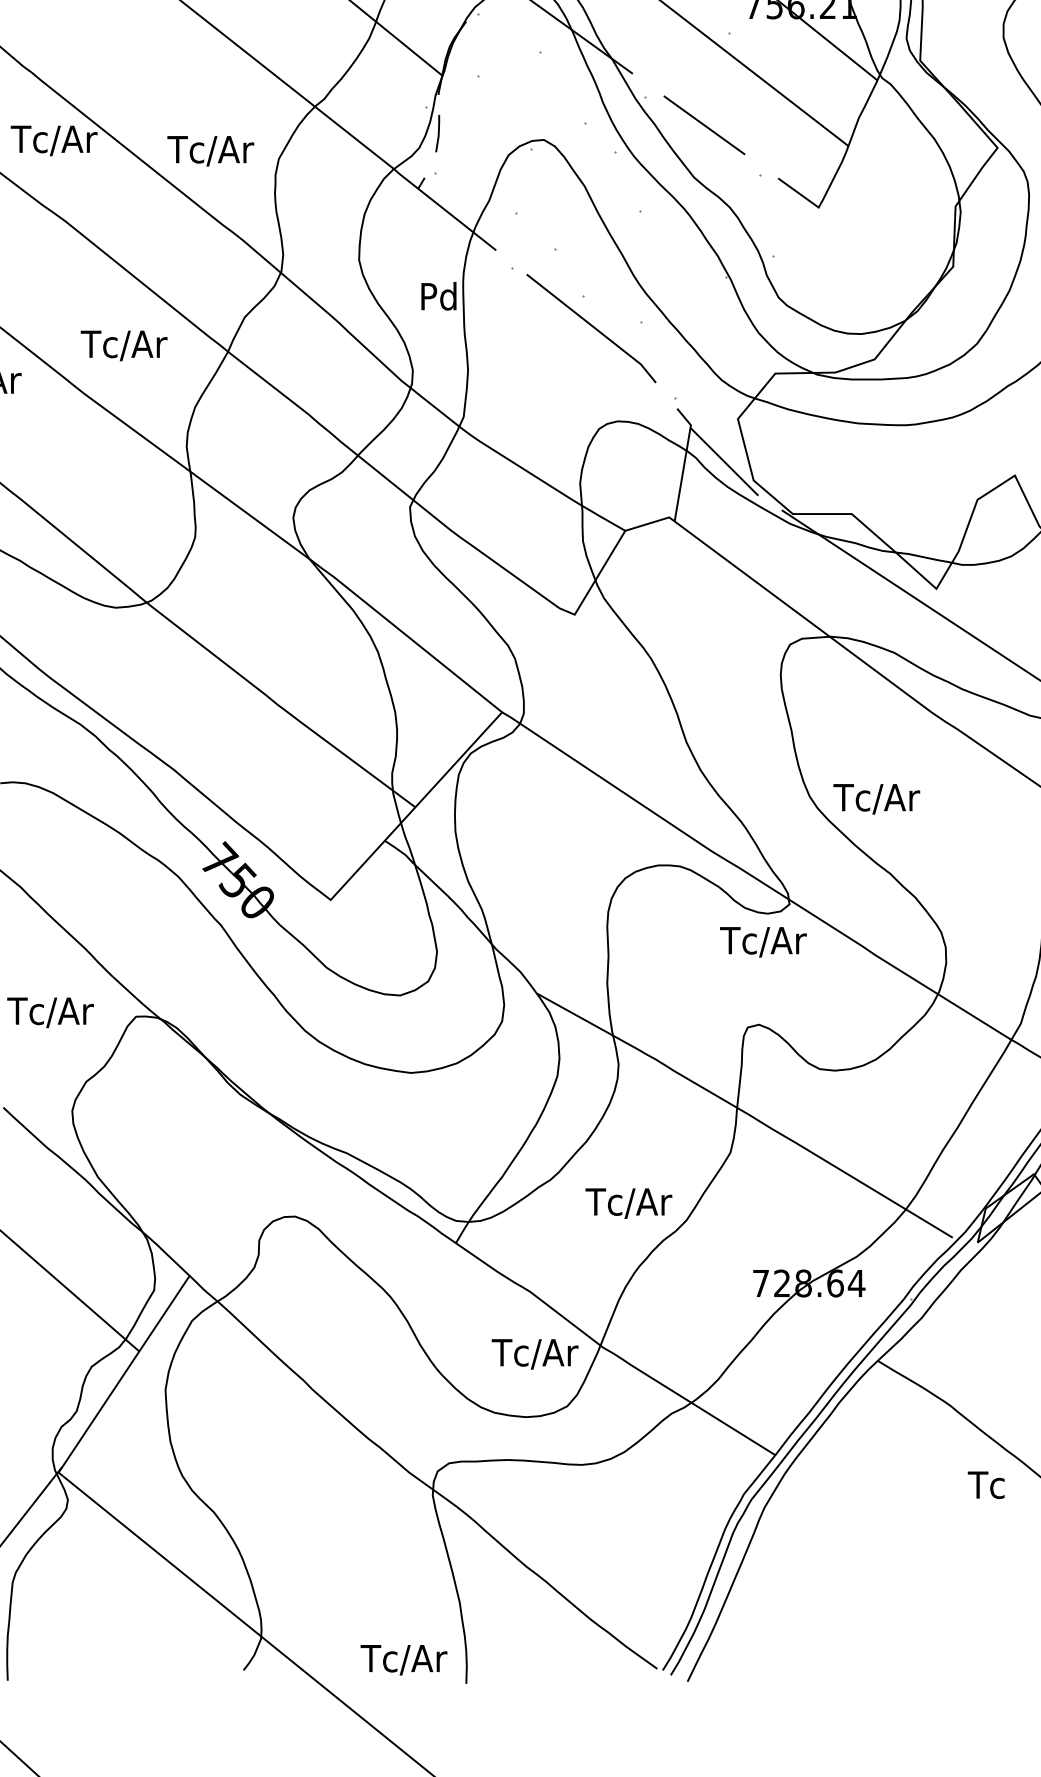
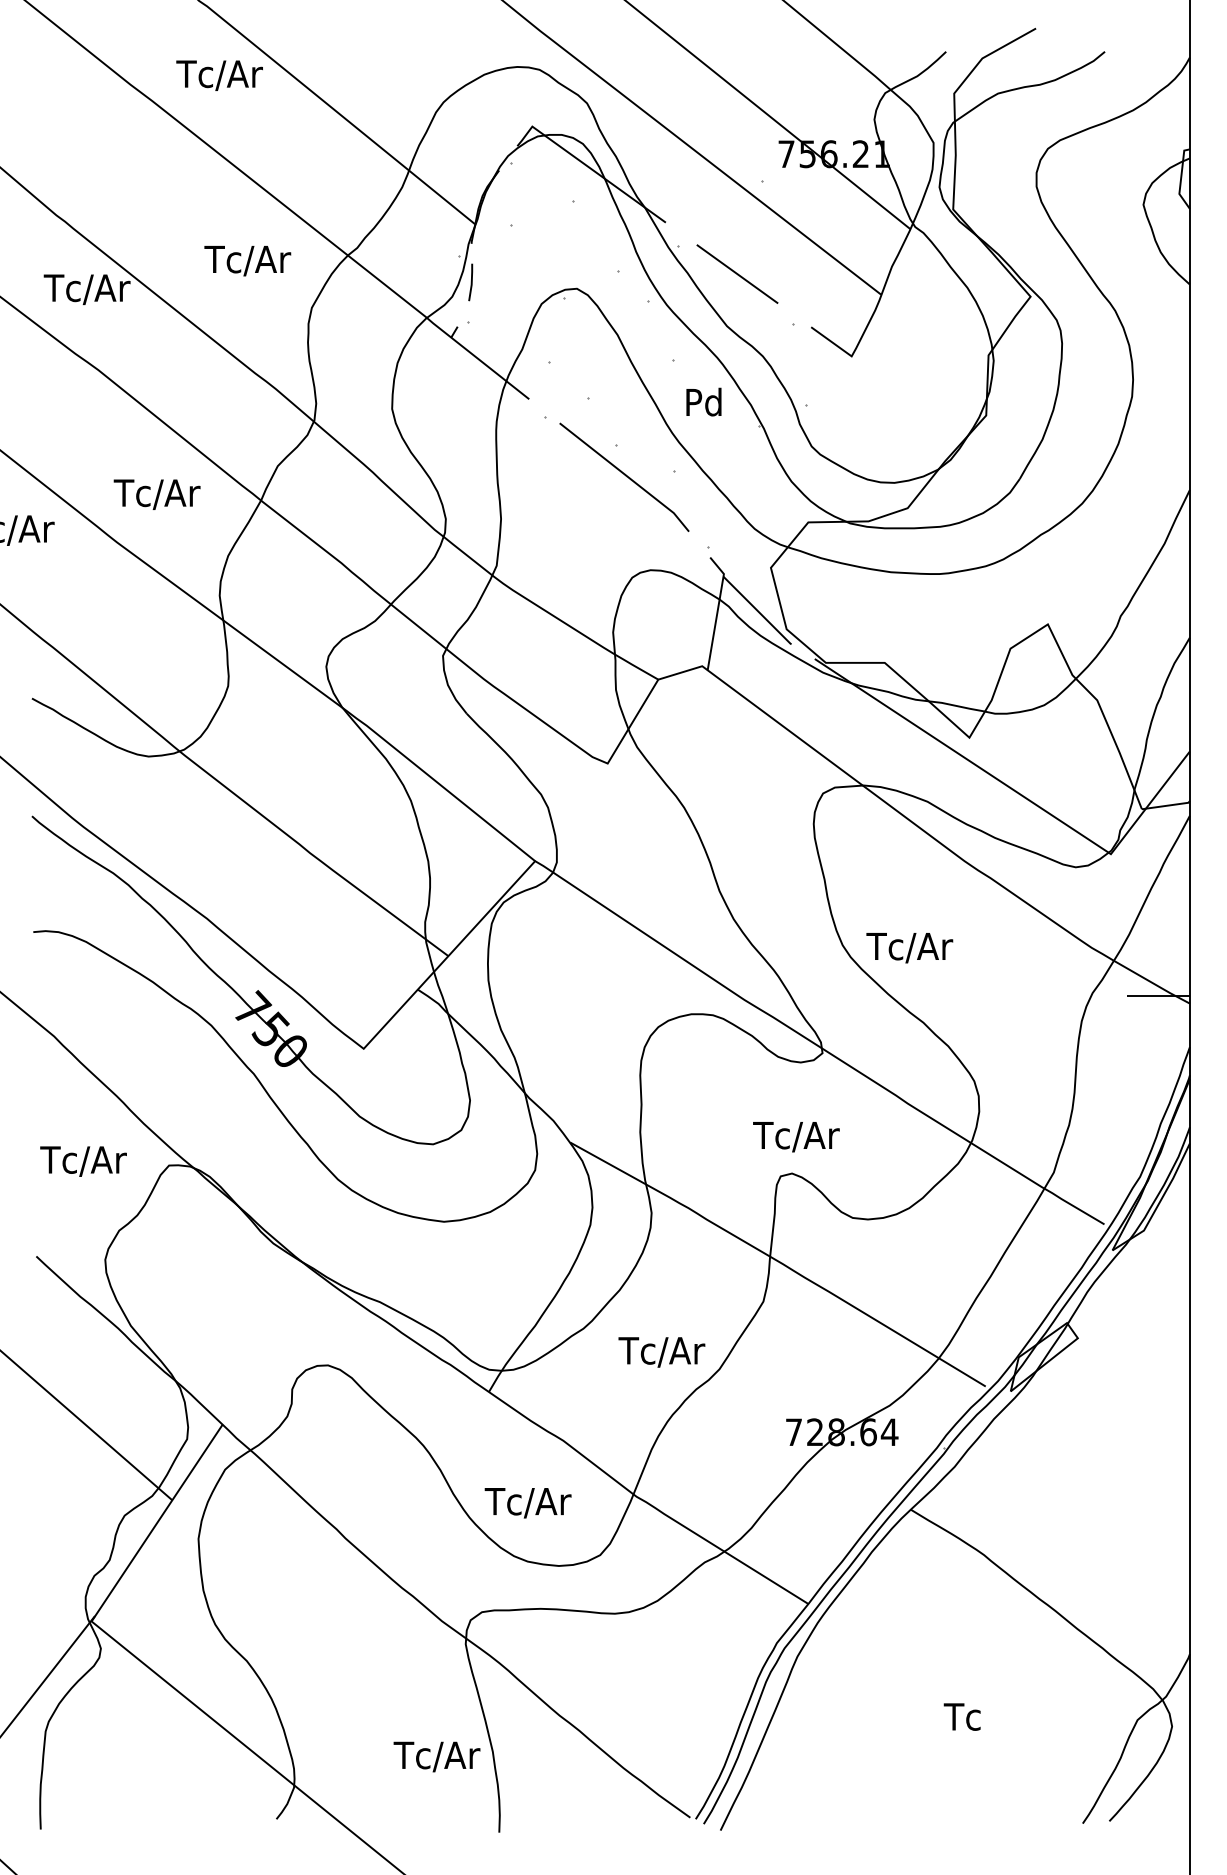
text: (210, 151) -> (247, 261), moved
text: (438, 295) -> (703, 401), moved
text: (763, 942) -> (796, 1137), moved
text: (534, 1354) -> (527, 1503), moved
text: (985, 1484) -> (961, 1716), moved
text: (403, 1659) -> (436, 1756), moved

